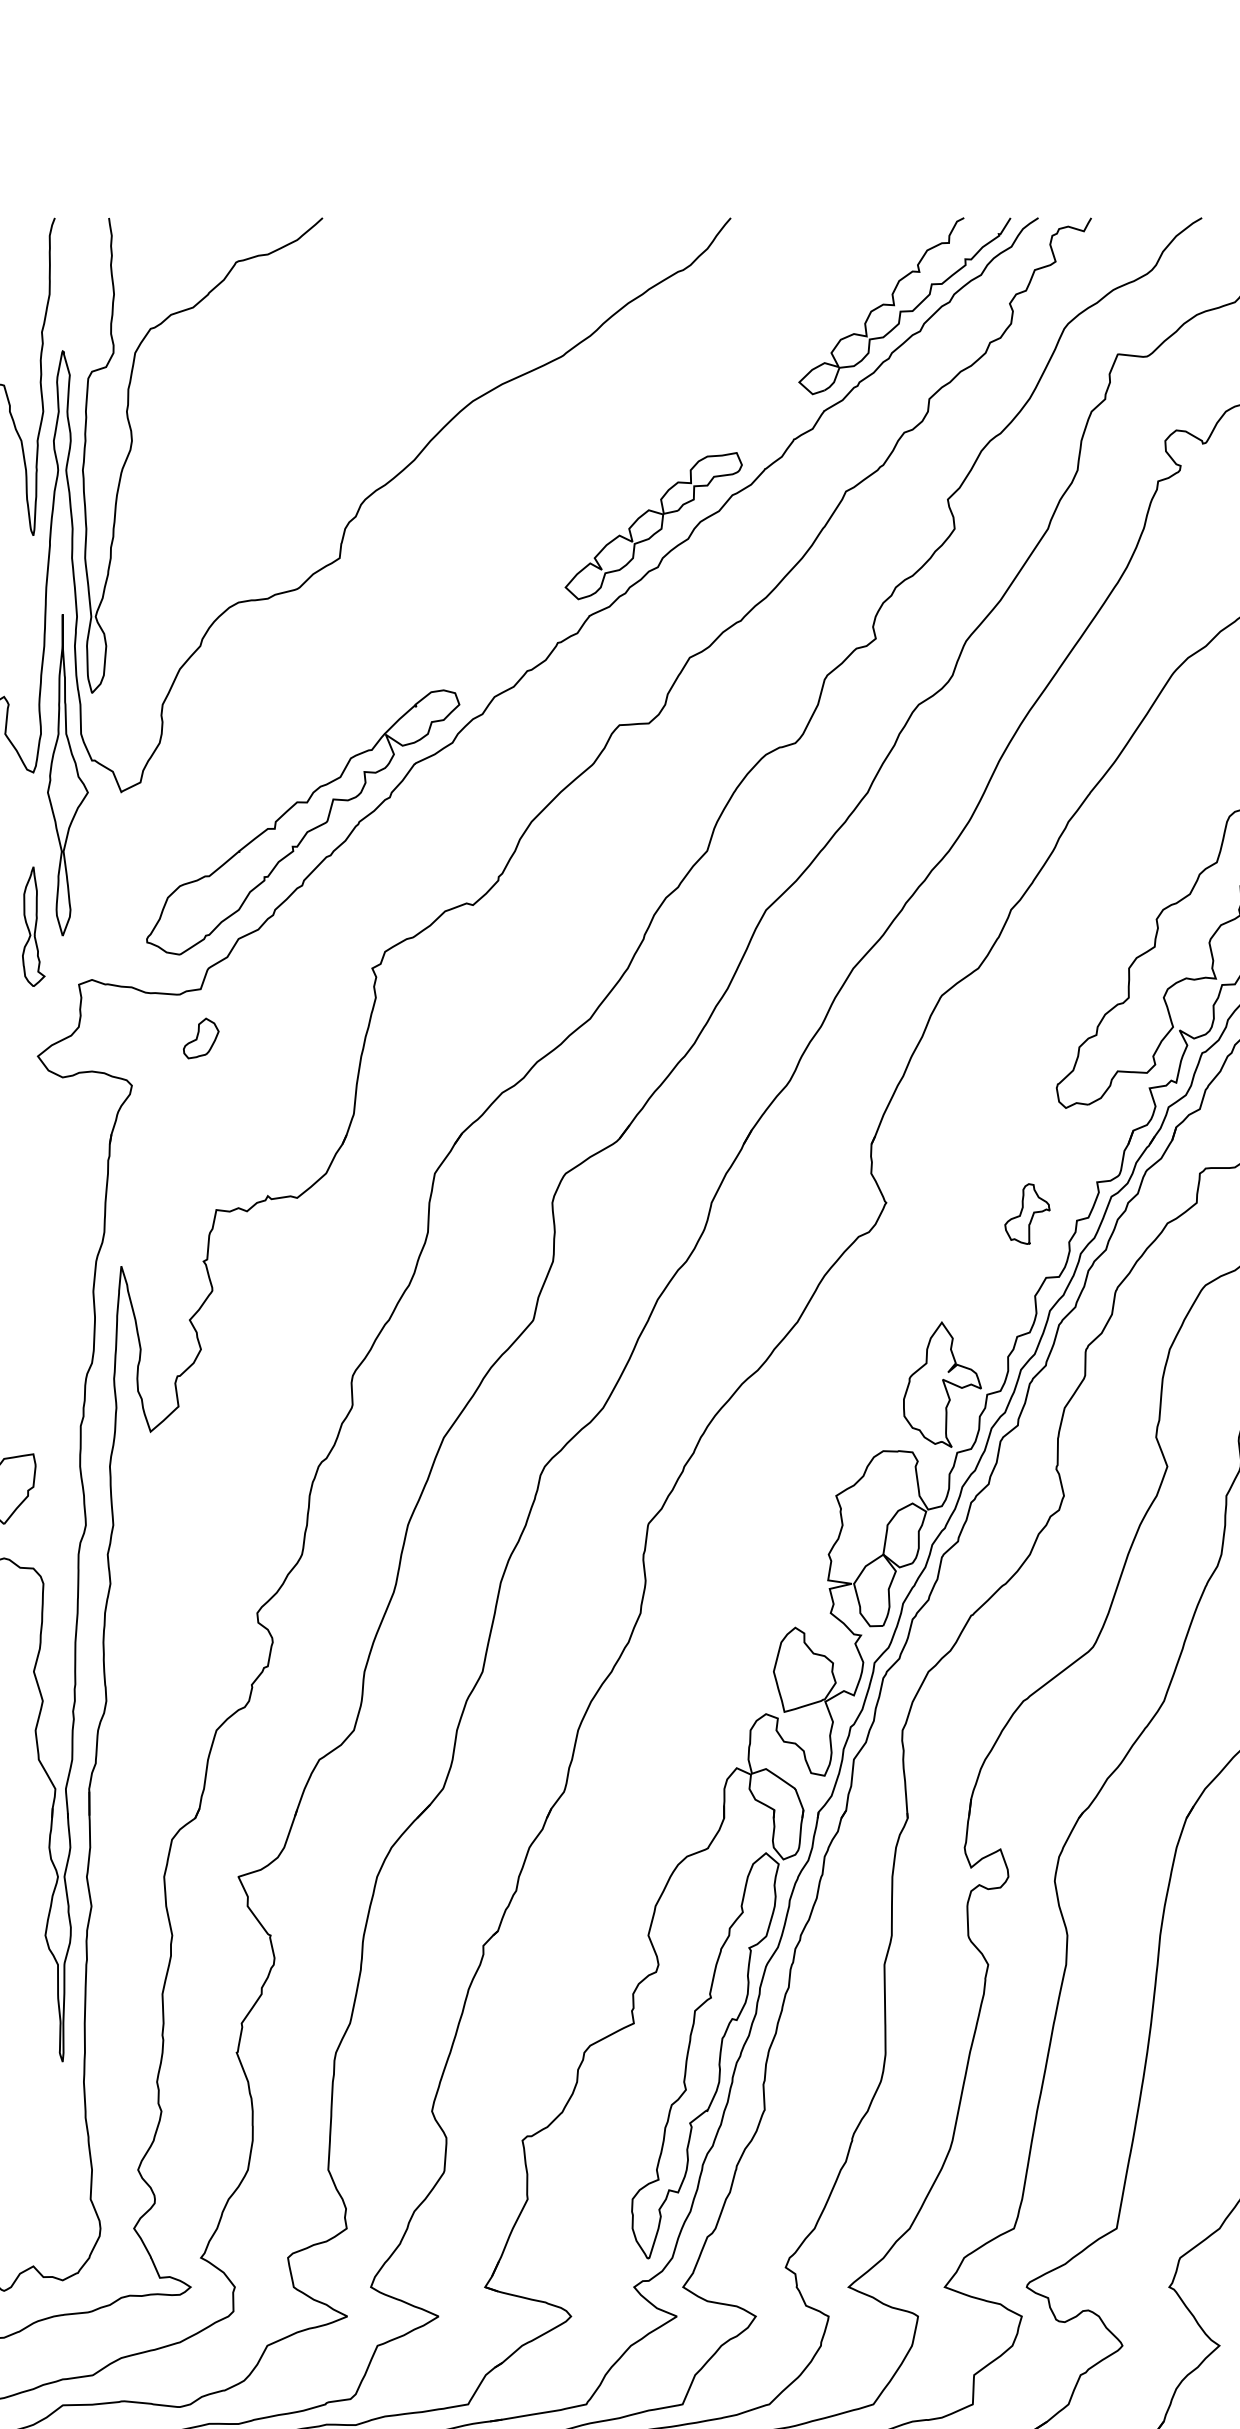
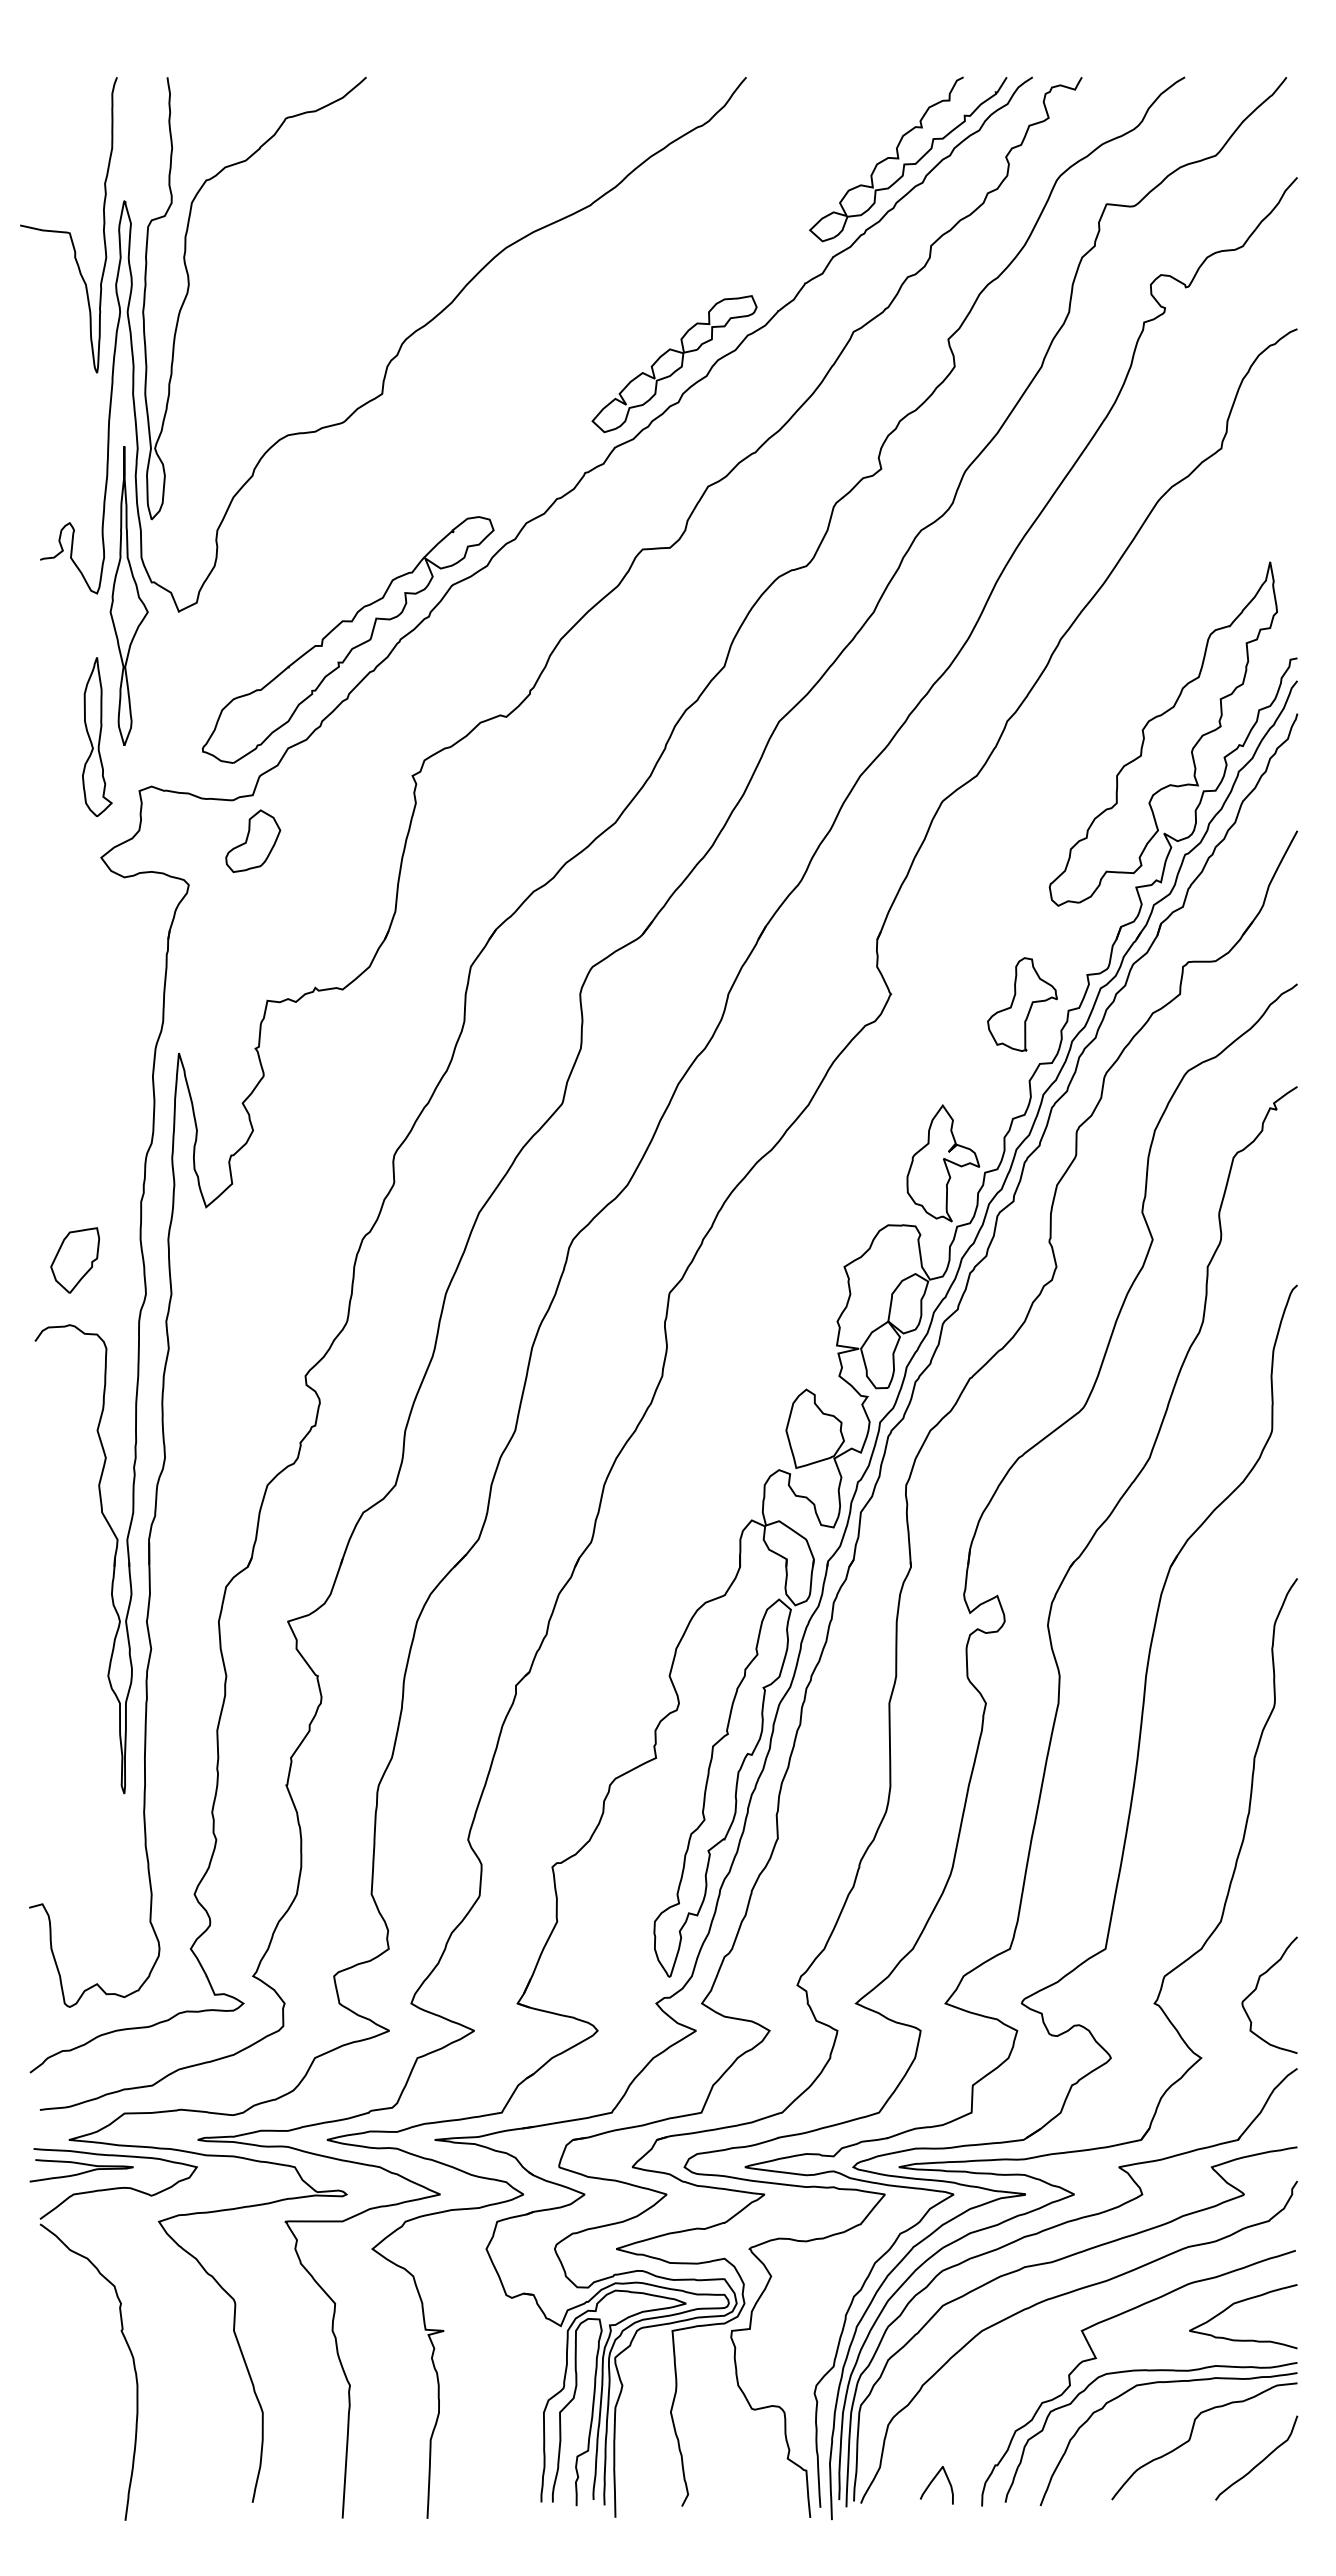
part: (33, 926) -> (97, 736), size x1.43
part: (201, 1037) -> (253, 840), size x1.67
part: (1027, 1214) -> (1022, 1004), size x1.67

